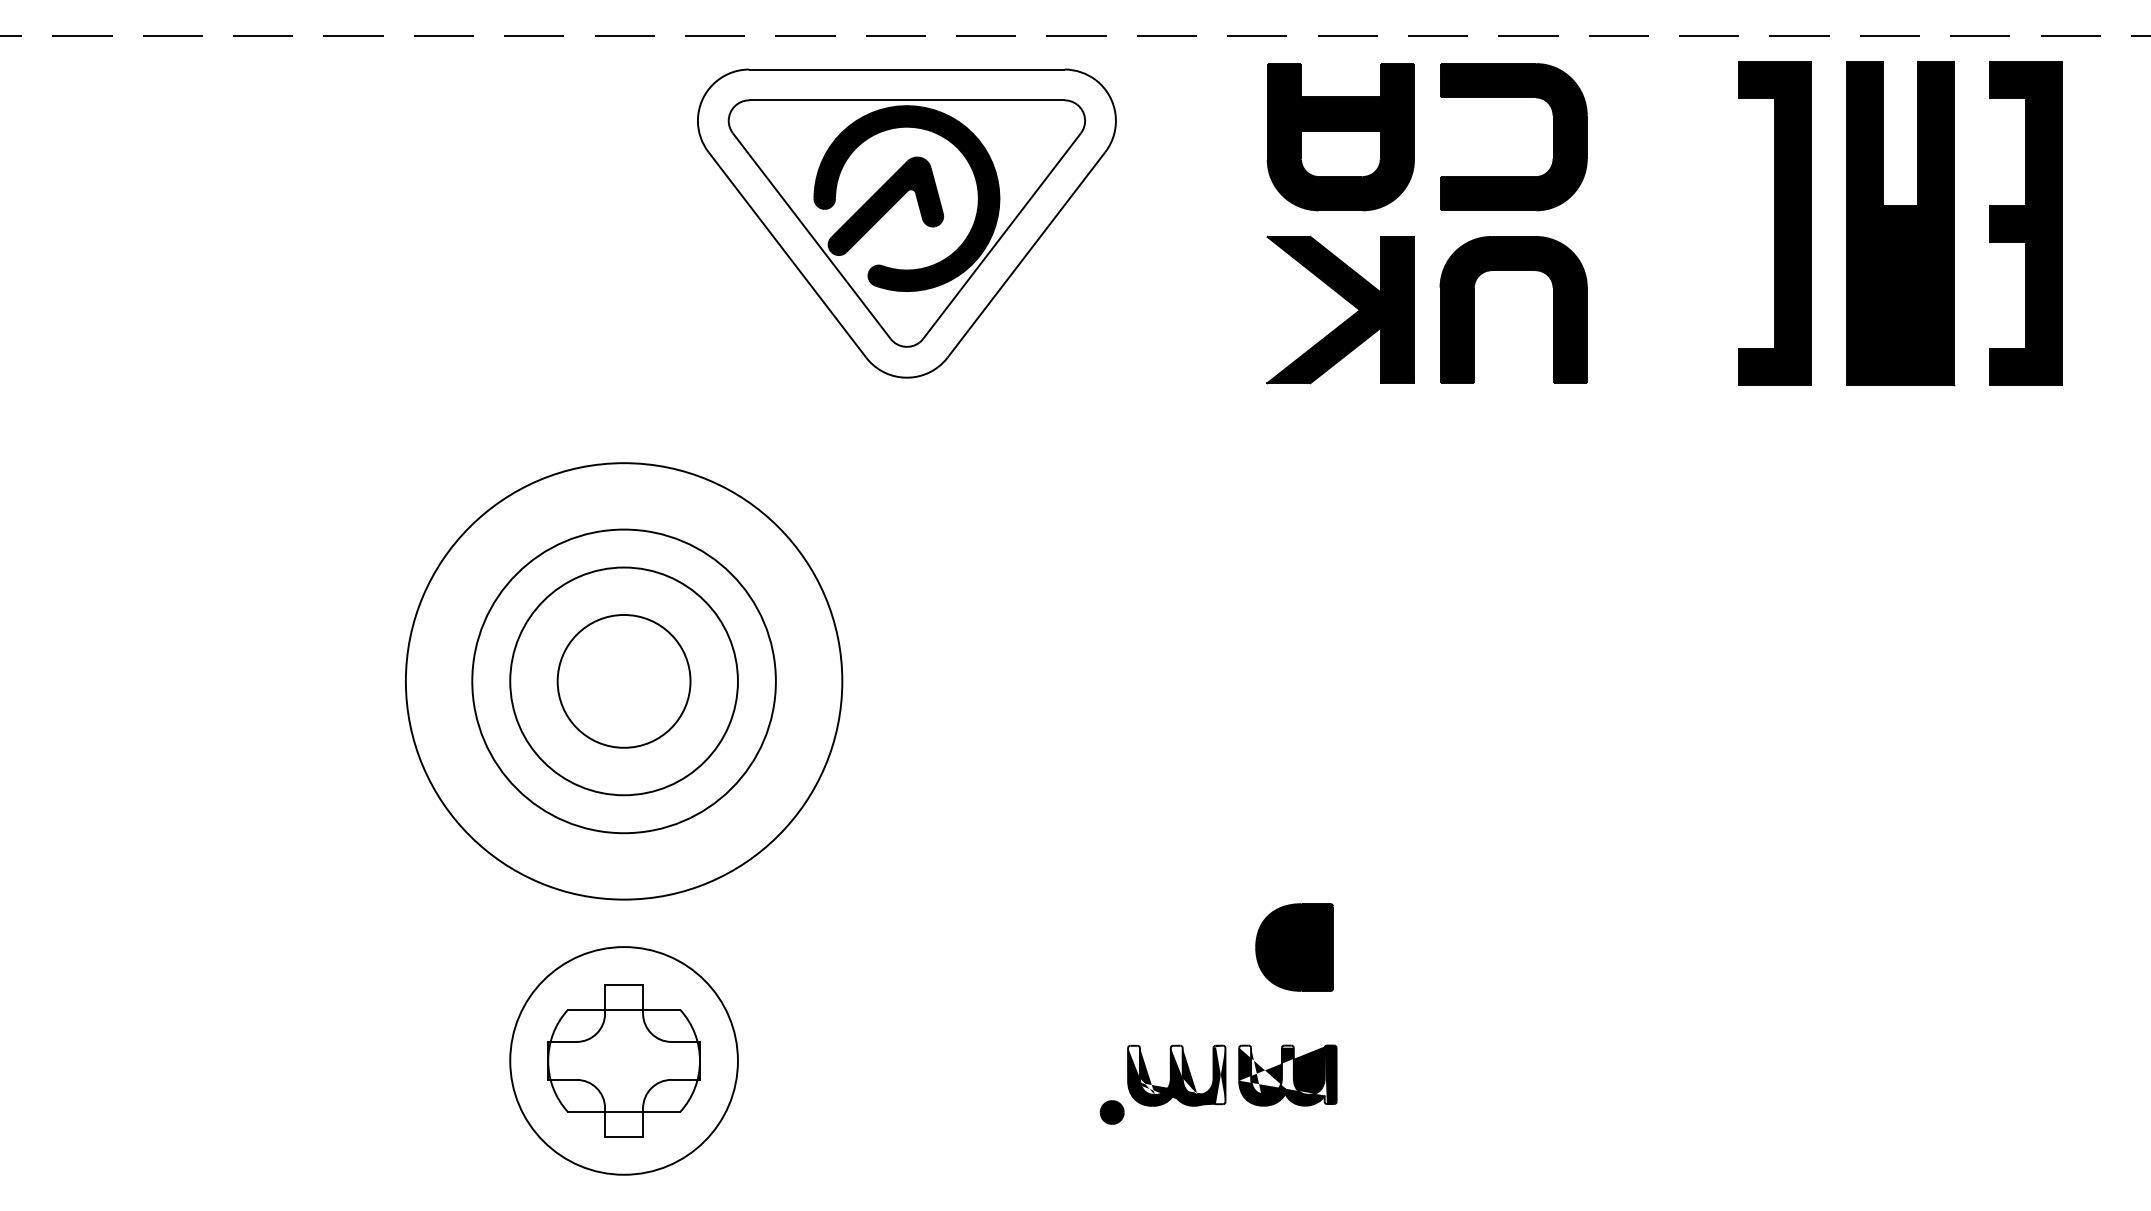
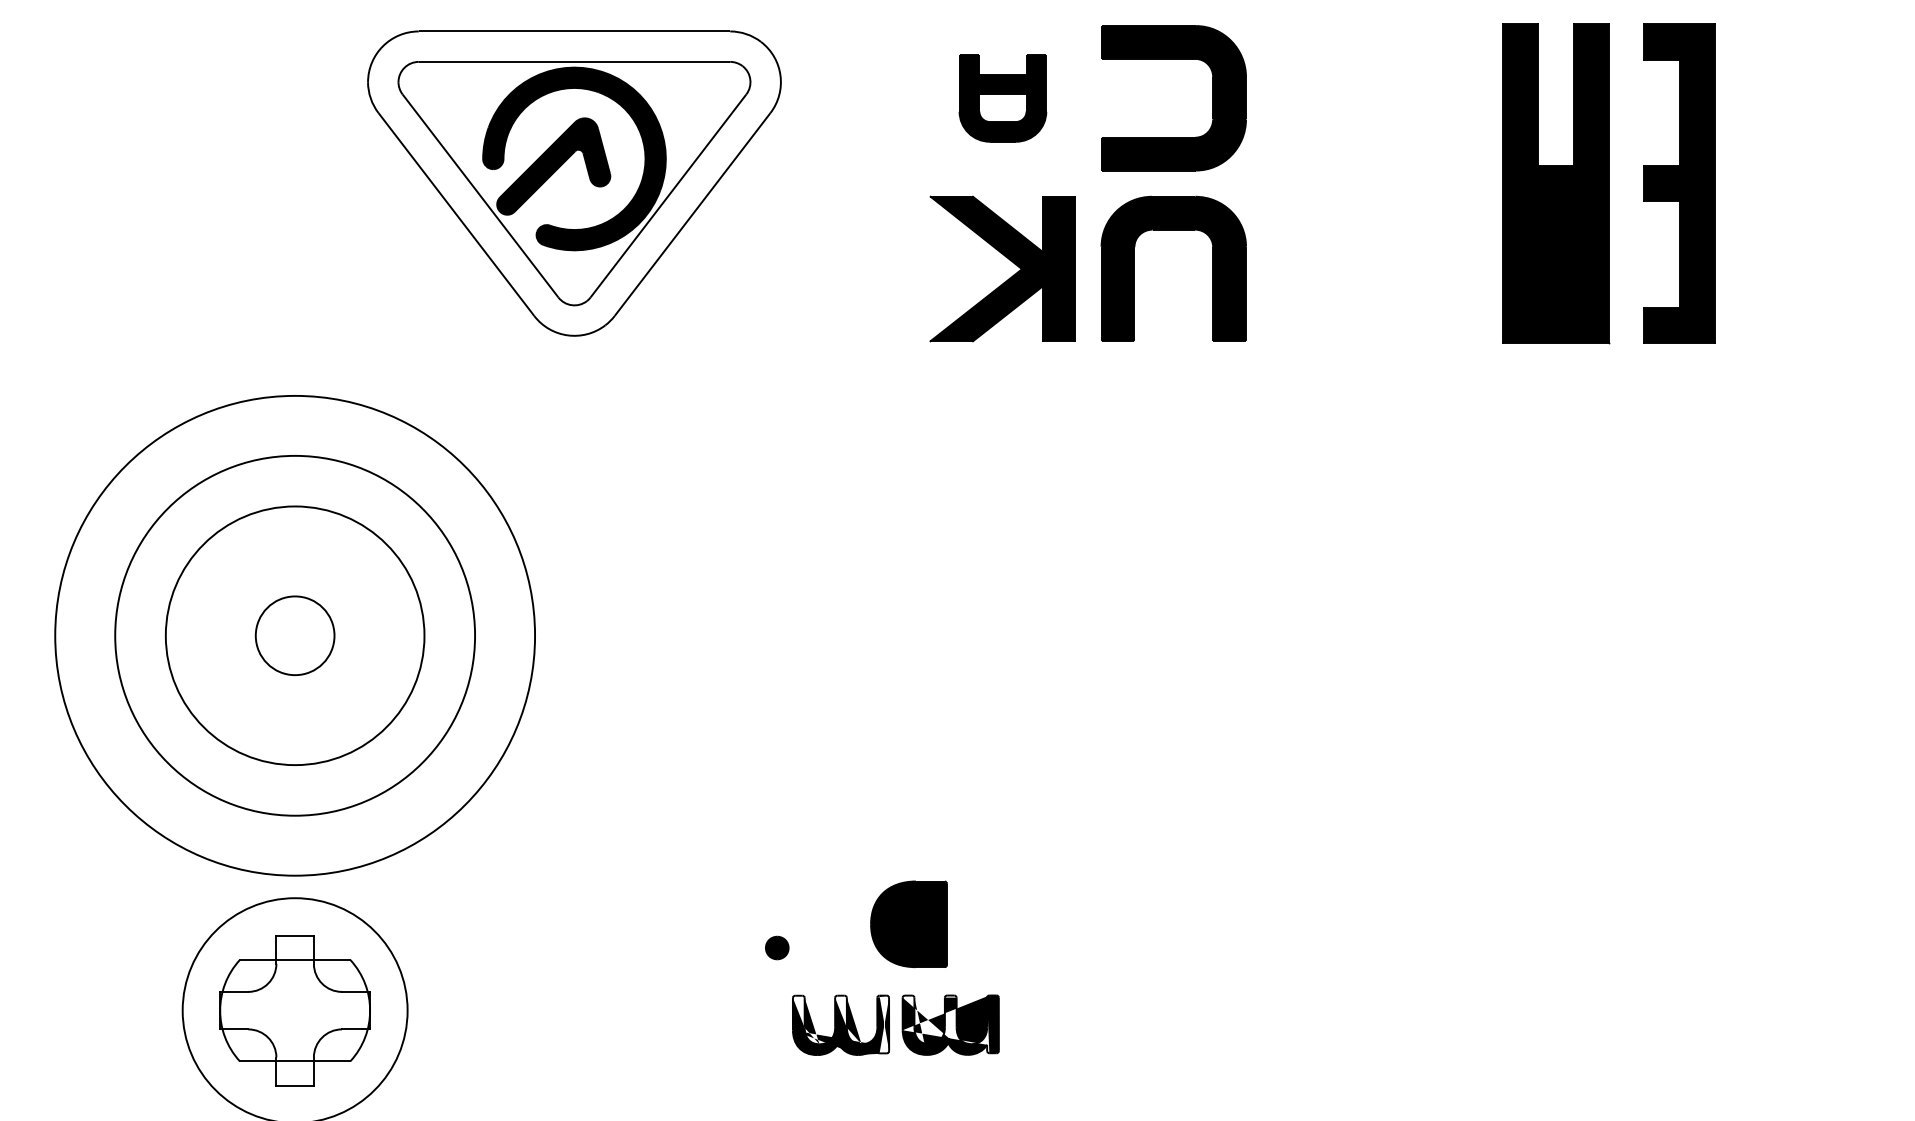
part: (1340, 137) -> (1002, 98), size x0.6
part: (1774, 223) -> (1431, 183), removed
circle: (623, 680) -> (294, 634), size x0.6
circle: (623, 681) -> (294, 635), size x0.6
circle: (623, 681) -> (294, 635), size x1.6
circle: (623, 681) -> (294, 635), size x1.6
part: (1294, 947) -> (908, 924), moved
part: (1111, 1112) -> (776, 948), moved

